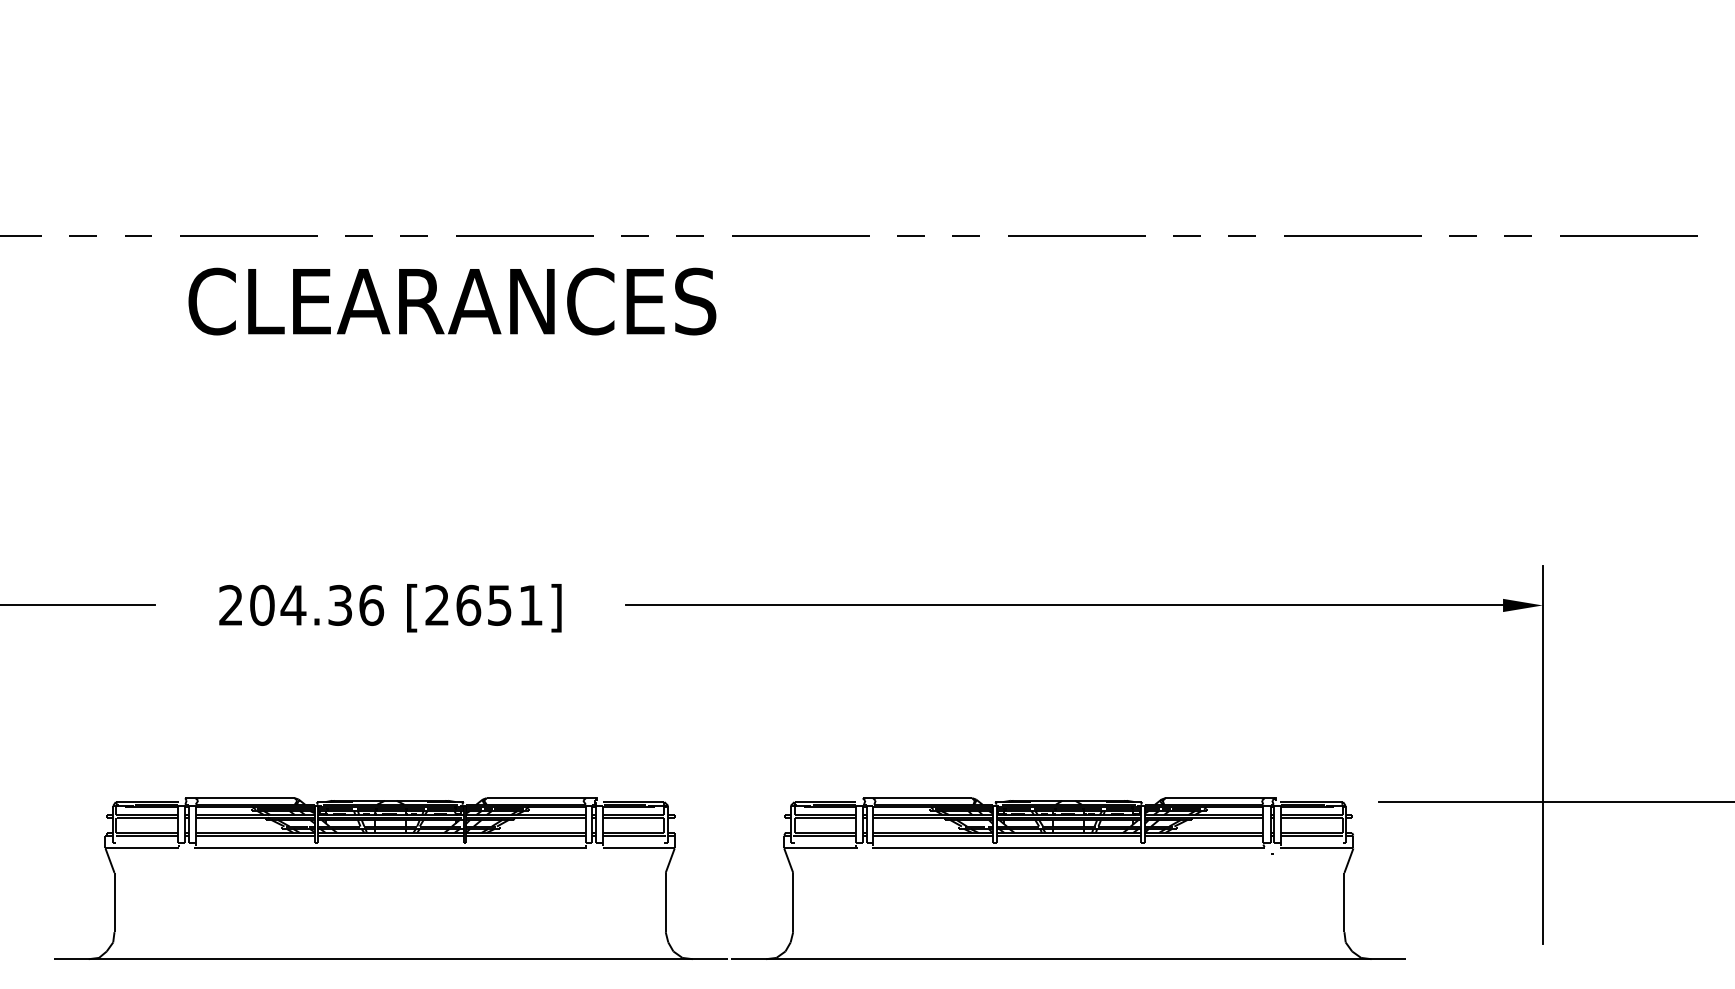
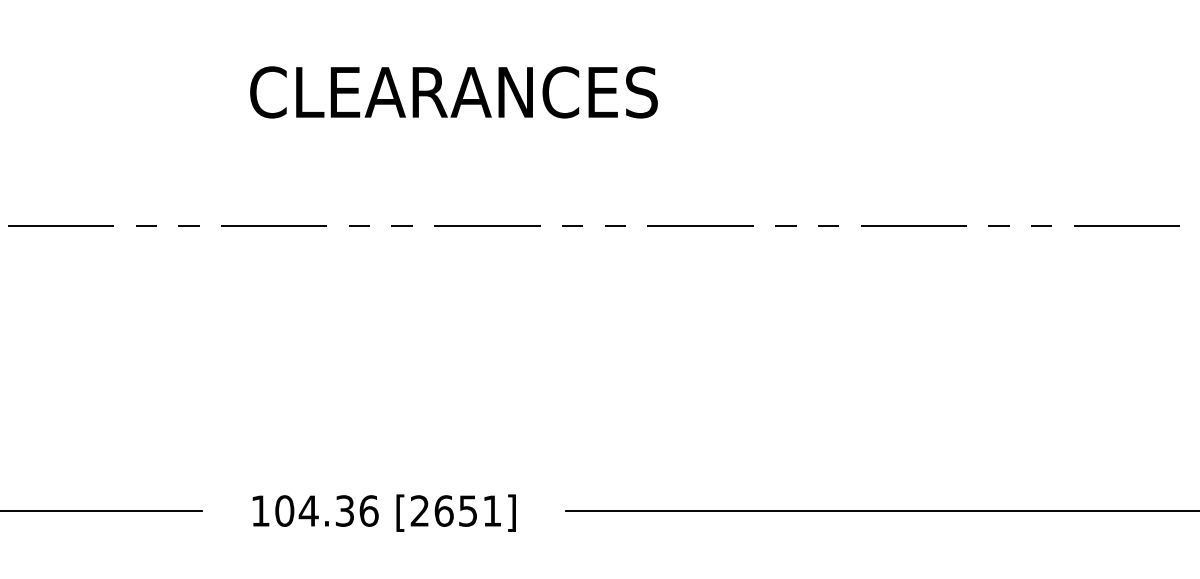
text: (452, 301) -> (454, 92), moved
text: (230, 604) -> (260, 510), 204.36 -> 104.36

